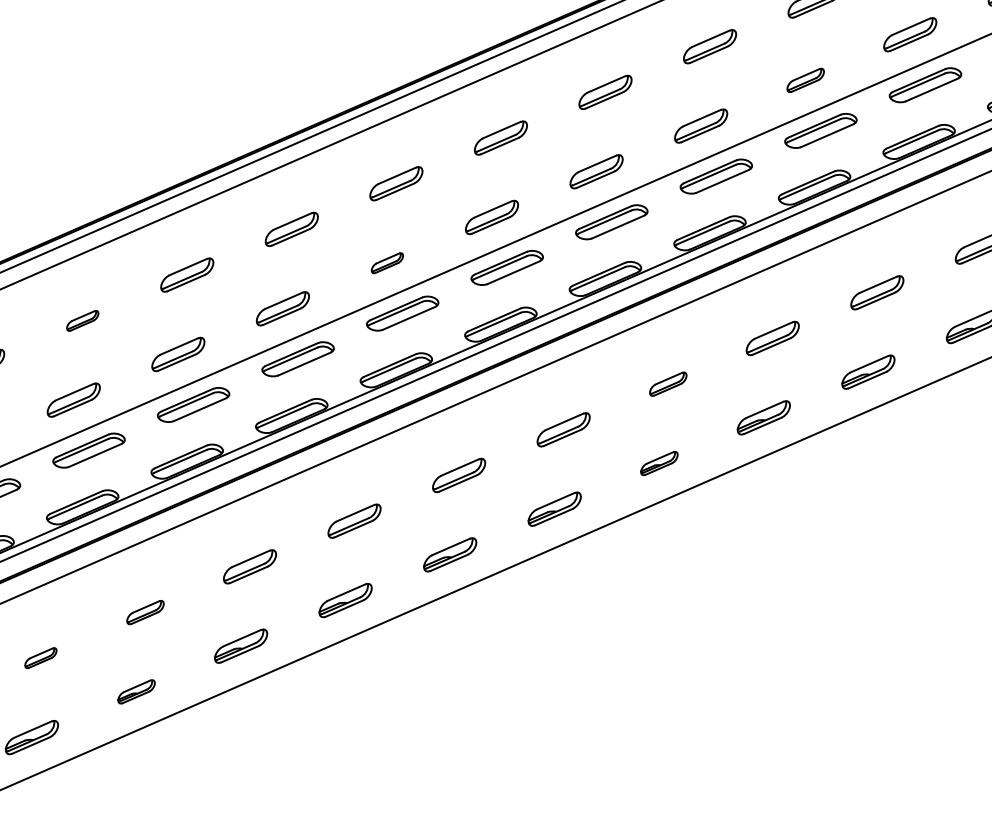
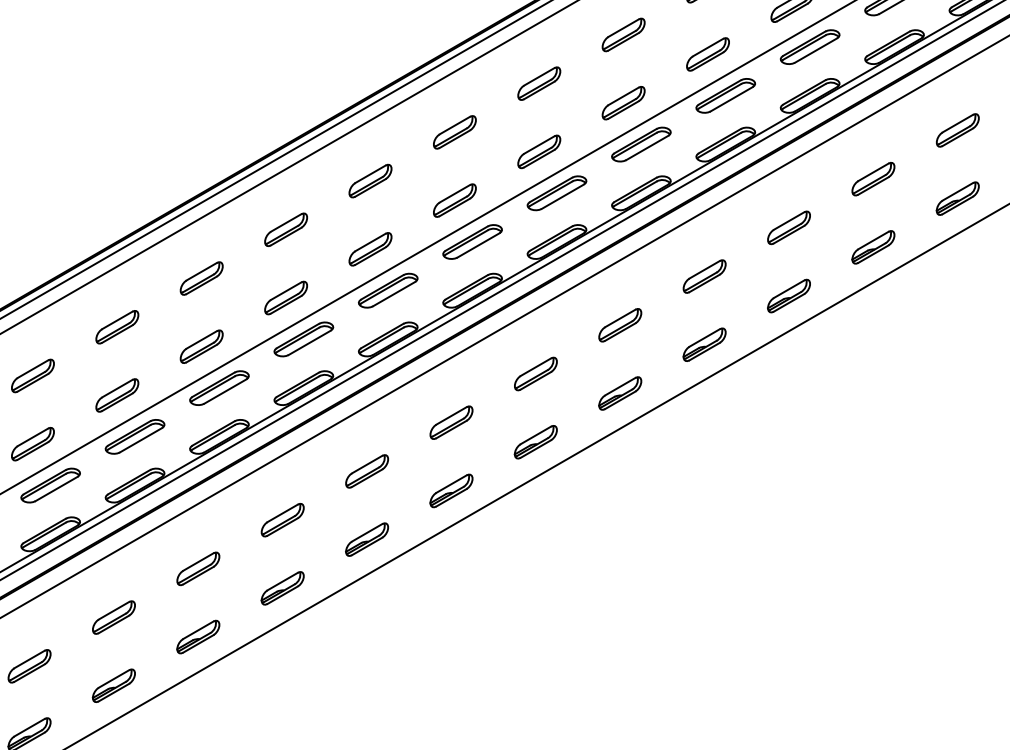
part: (805, 80) -> (707, 54), size x1.43
part: (387, 263) -> (370, 249), size x1.67
part: (82, 321) -> (117, 327), size x1.67
part: (668, 384) -> (620, 325), size x1.43
part: (659, 463) -> (620, 393), size x1.43
part: (145, 612) -> (198, 568), size x1.43
part: (40, 658) -> (113, 617), size x1.67
part: (136, 691) -> (198, 636), size x1.43

